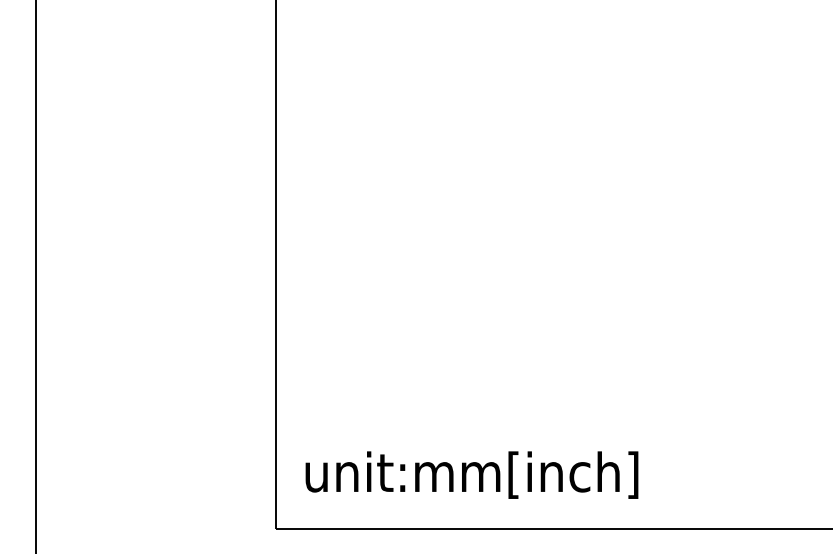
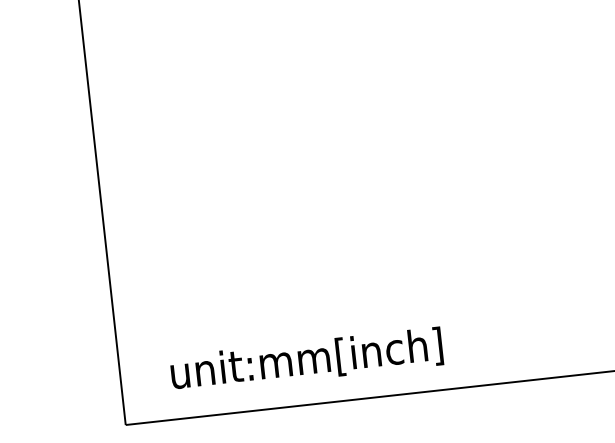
text: (471, 474) -> (306, 360), moved

